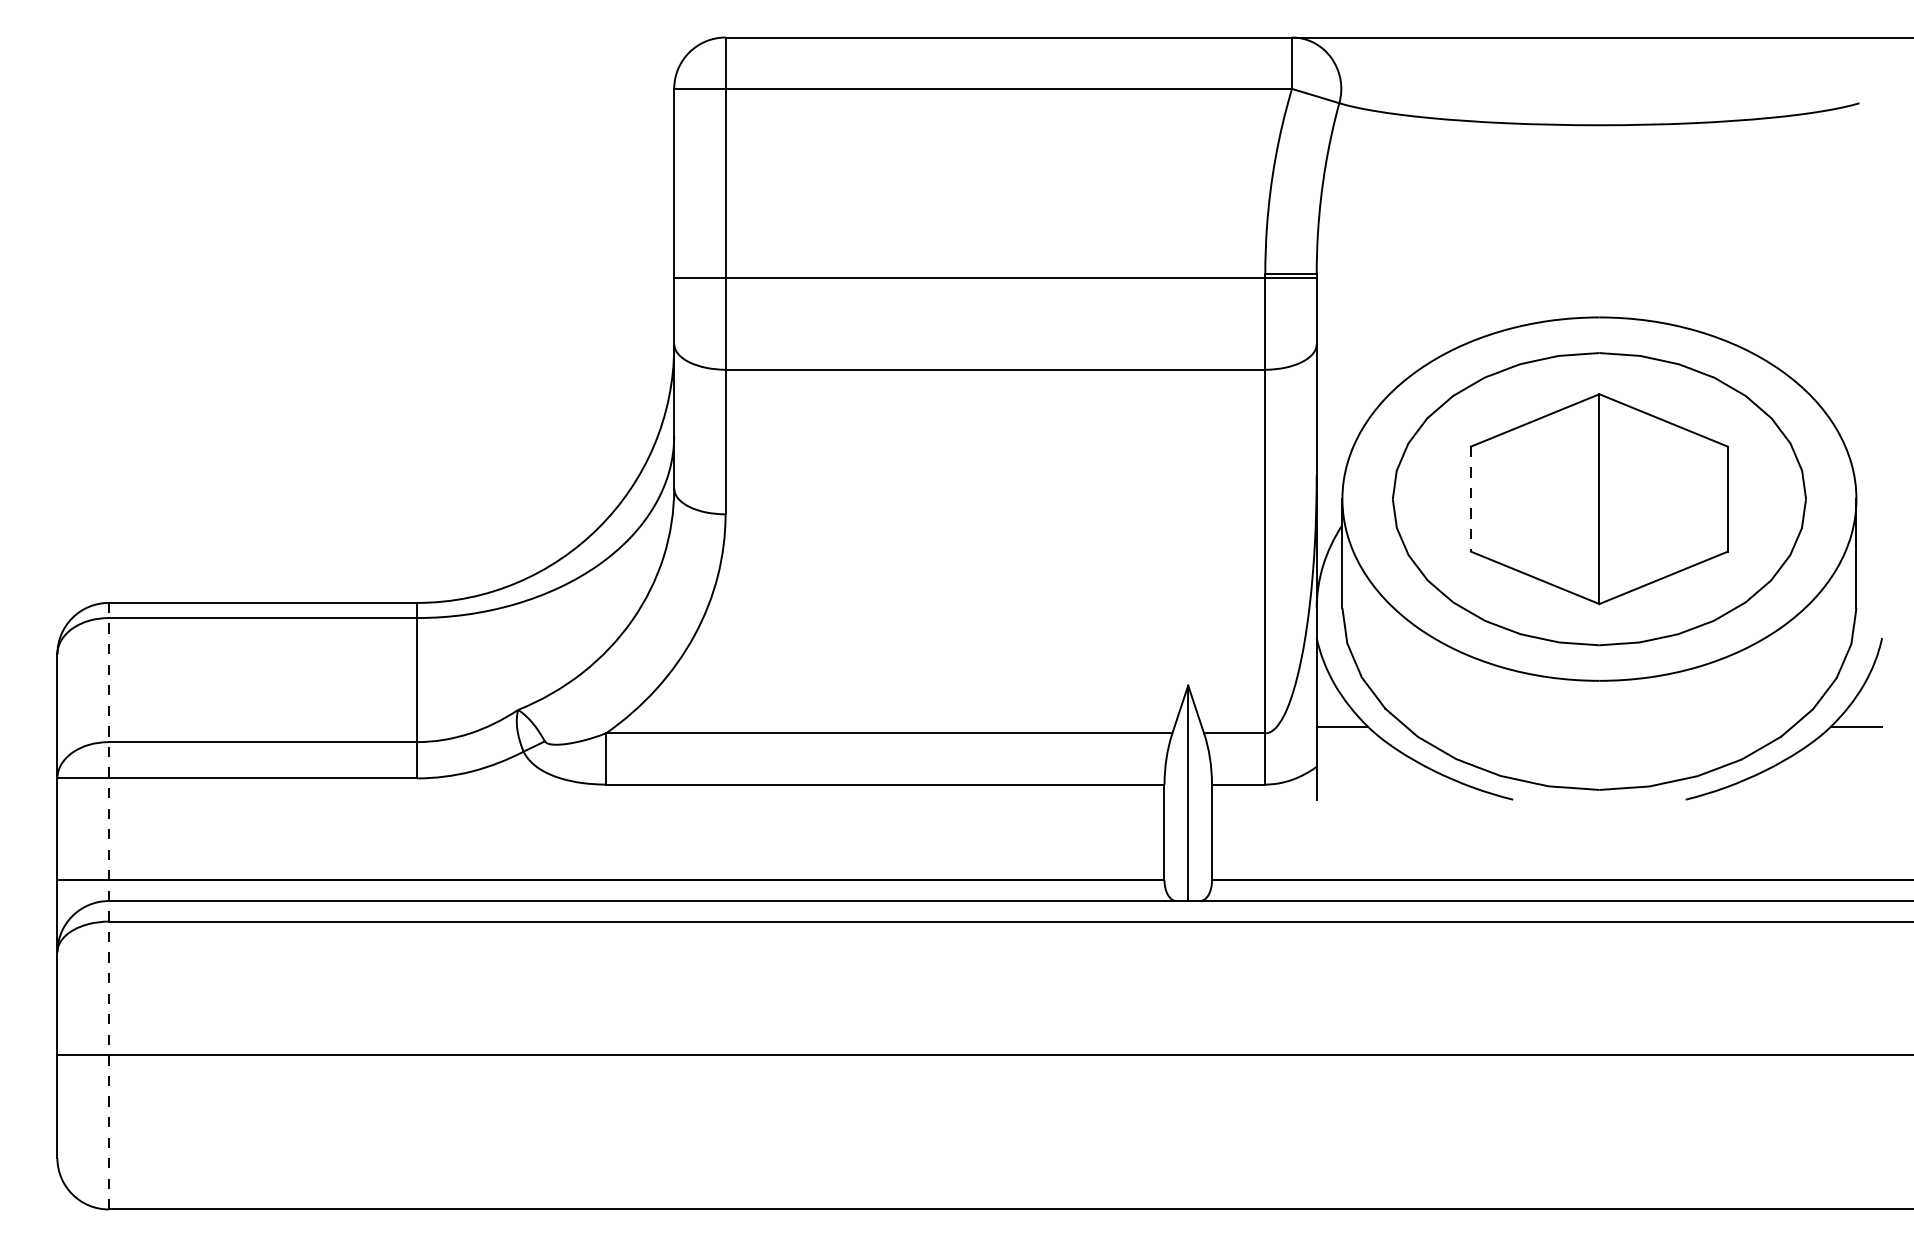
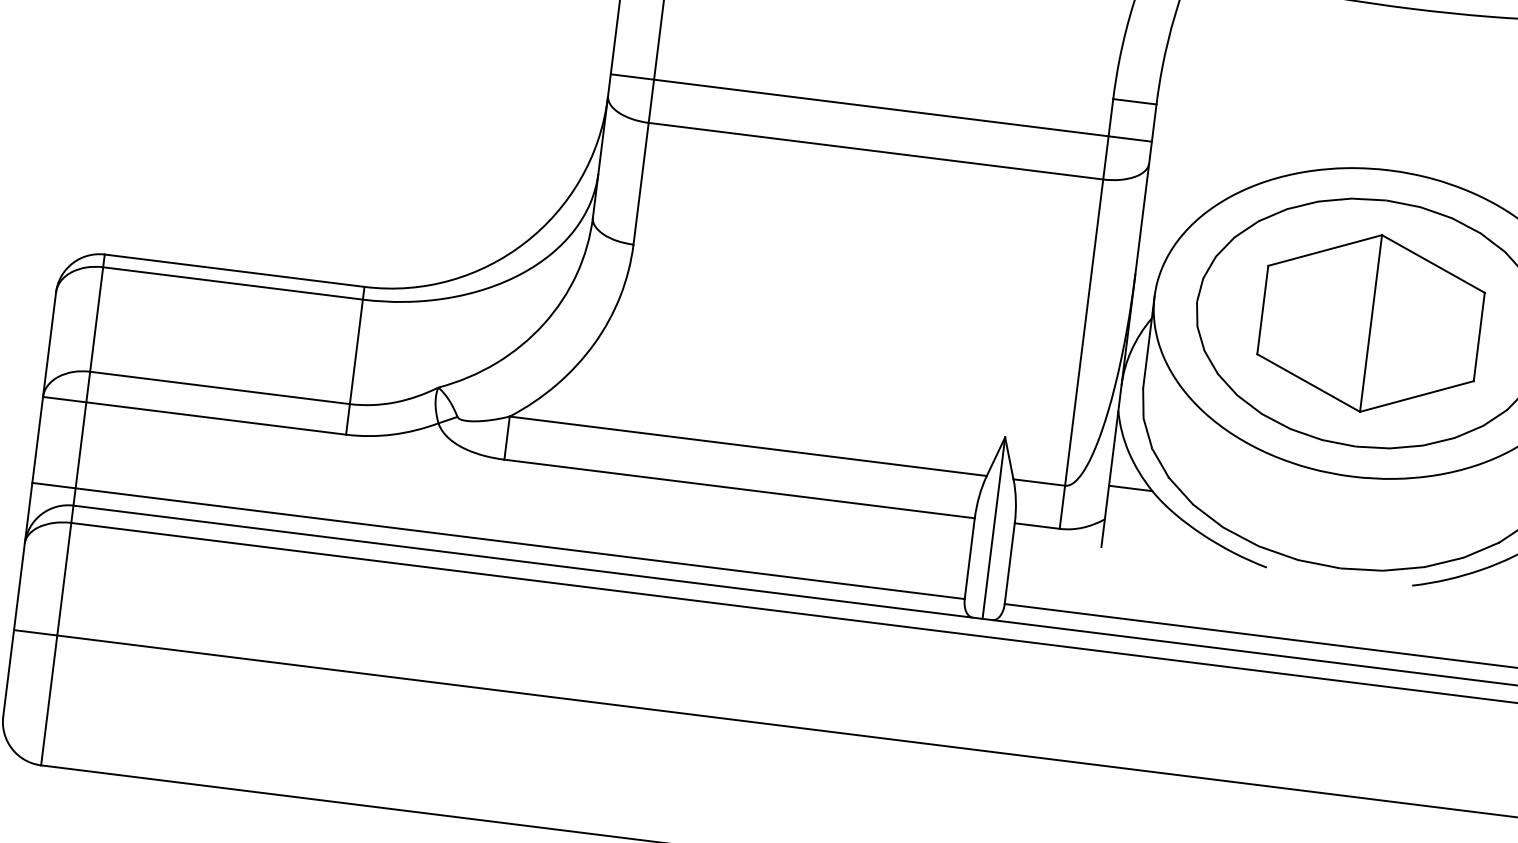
line: (995, 278) -> (881, 108), moved
line: (1470, 499) -> (1262, 310), dashed -> solid
line: (108, 905) -> (72, 509), dashed -> solid

